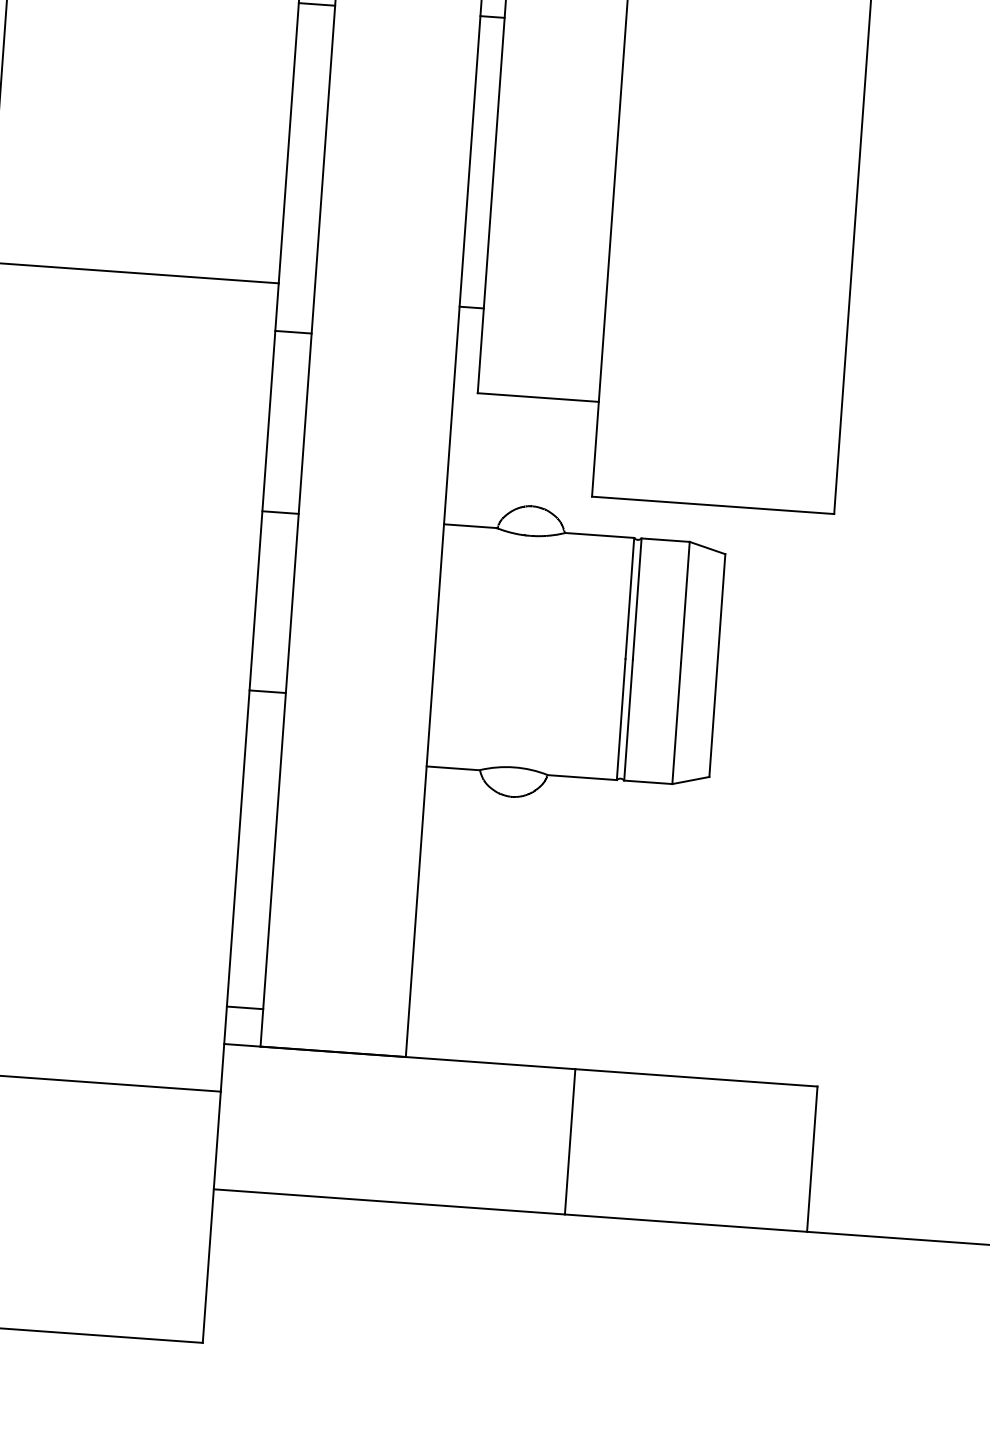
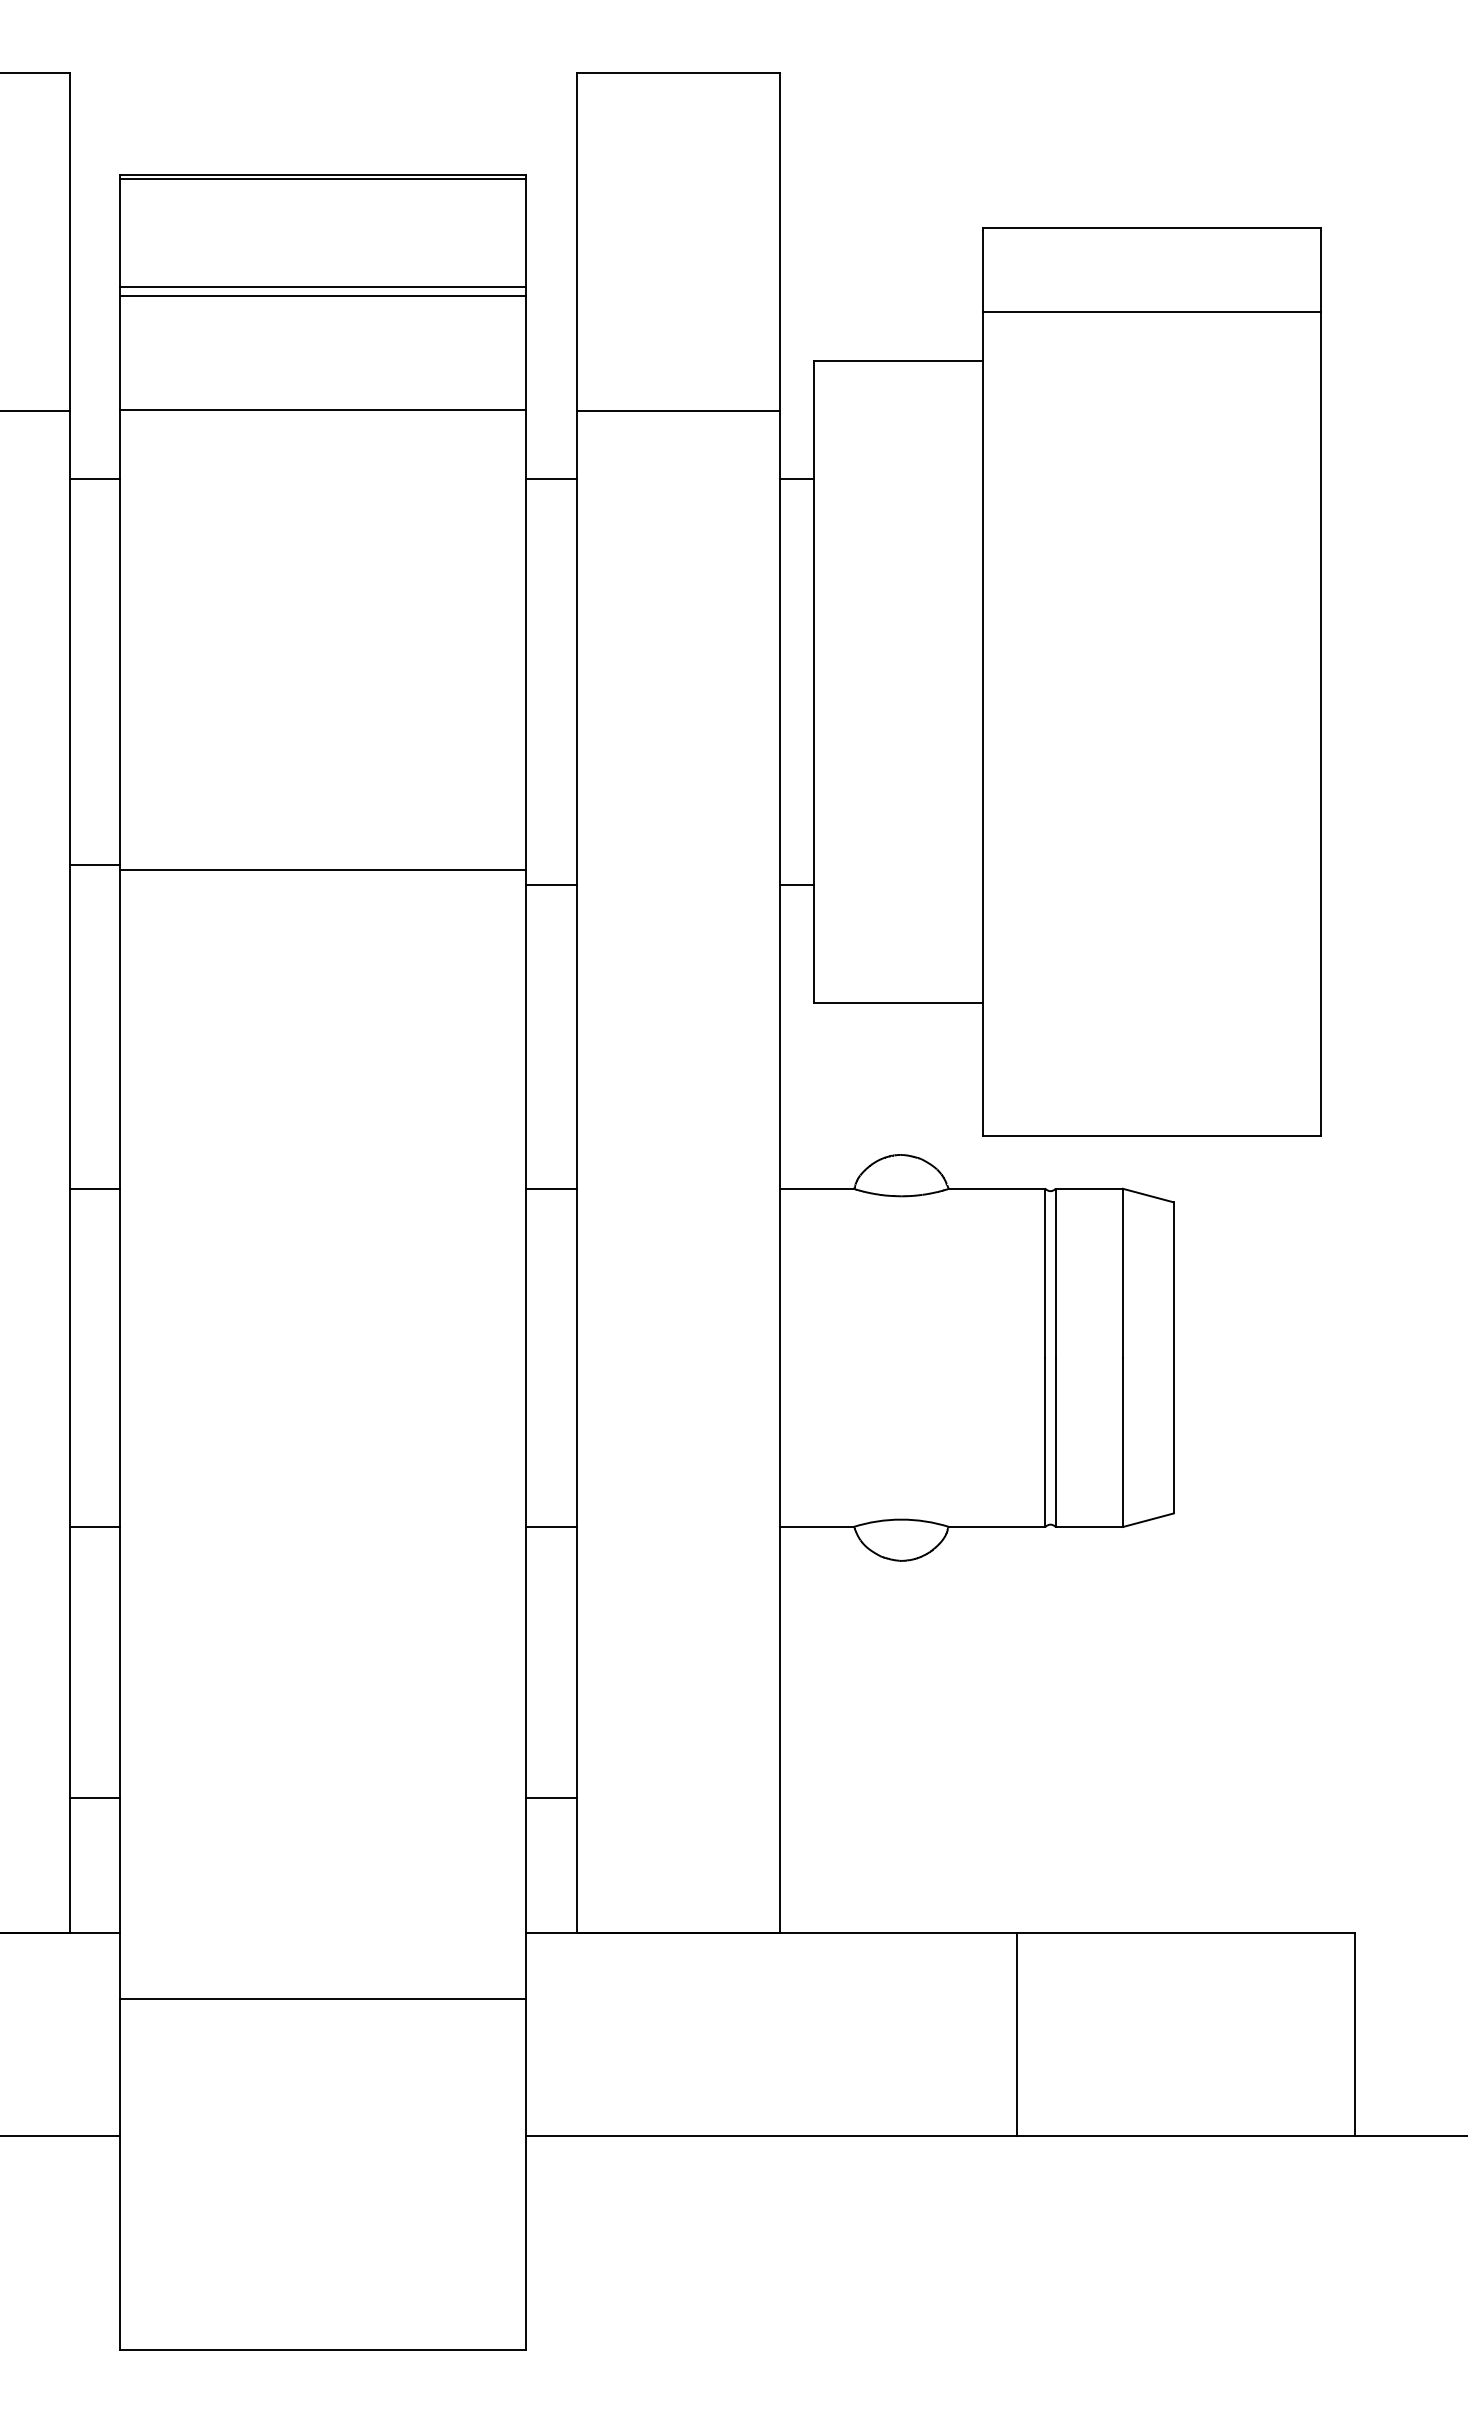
line: (293, 331) -> (551, 884), moved
line: (267, 692) -> (551, 1527), moved
line: (245, 1007) -> (551, 1797), moved

